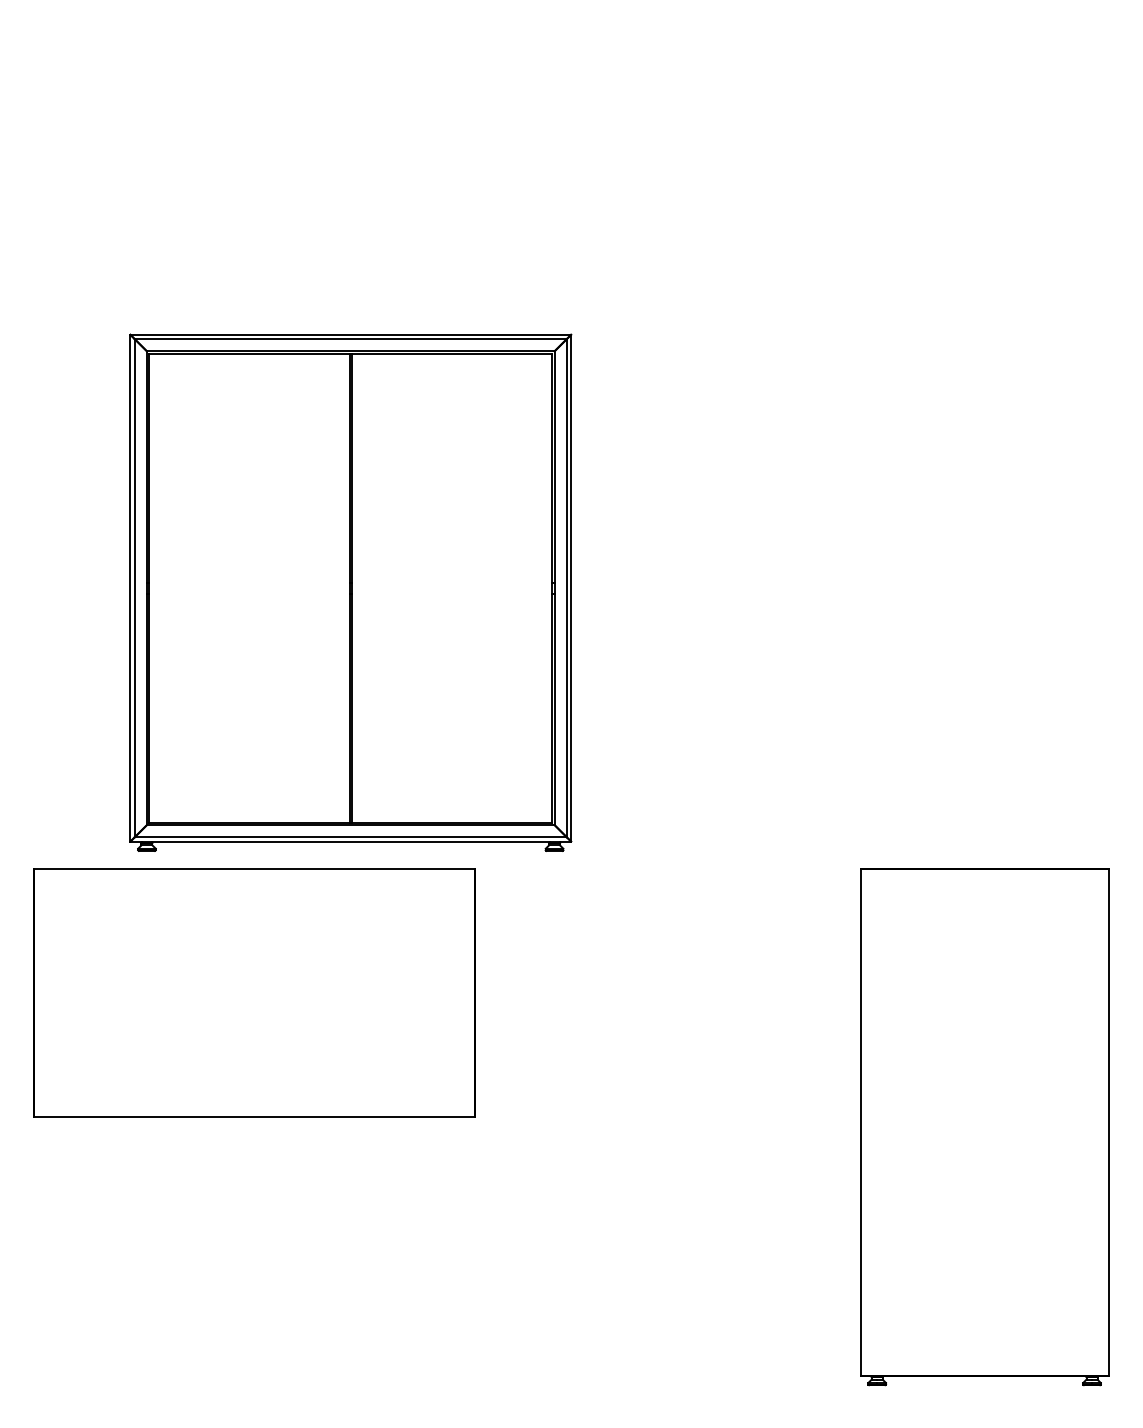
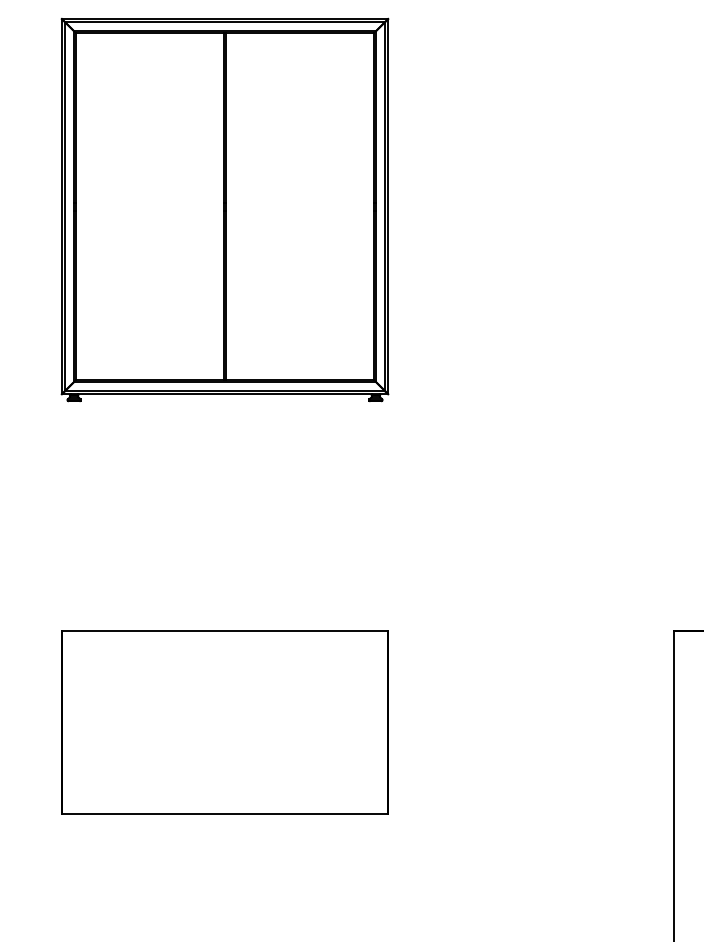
part: (350, 592) -> (224, 209), moved

